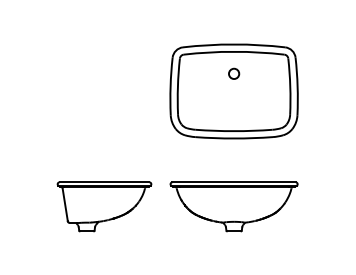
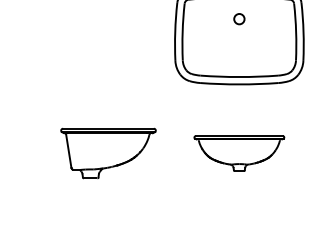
part: (233, 206) -> (238, 153), size x0.7

